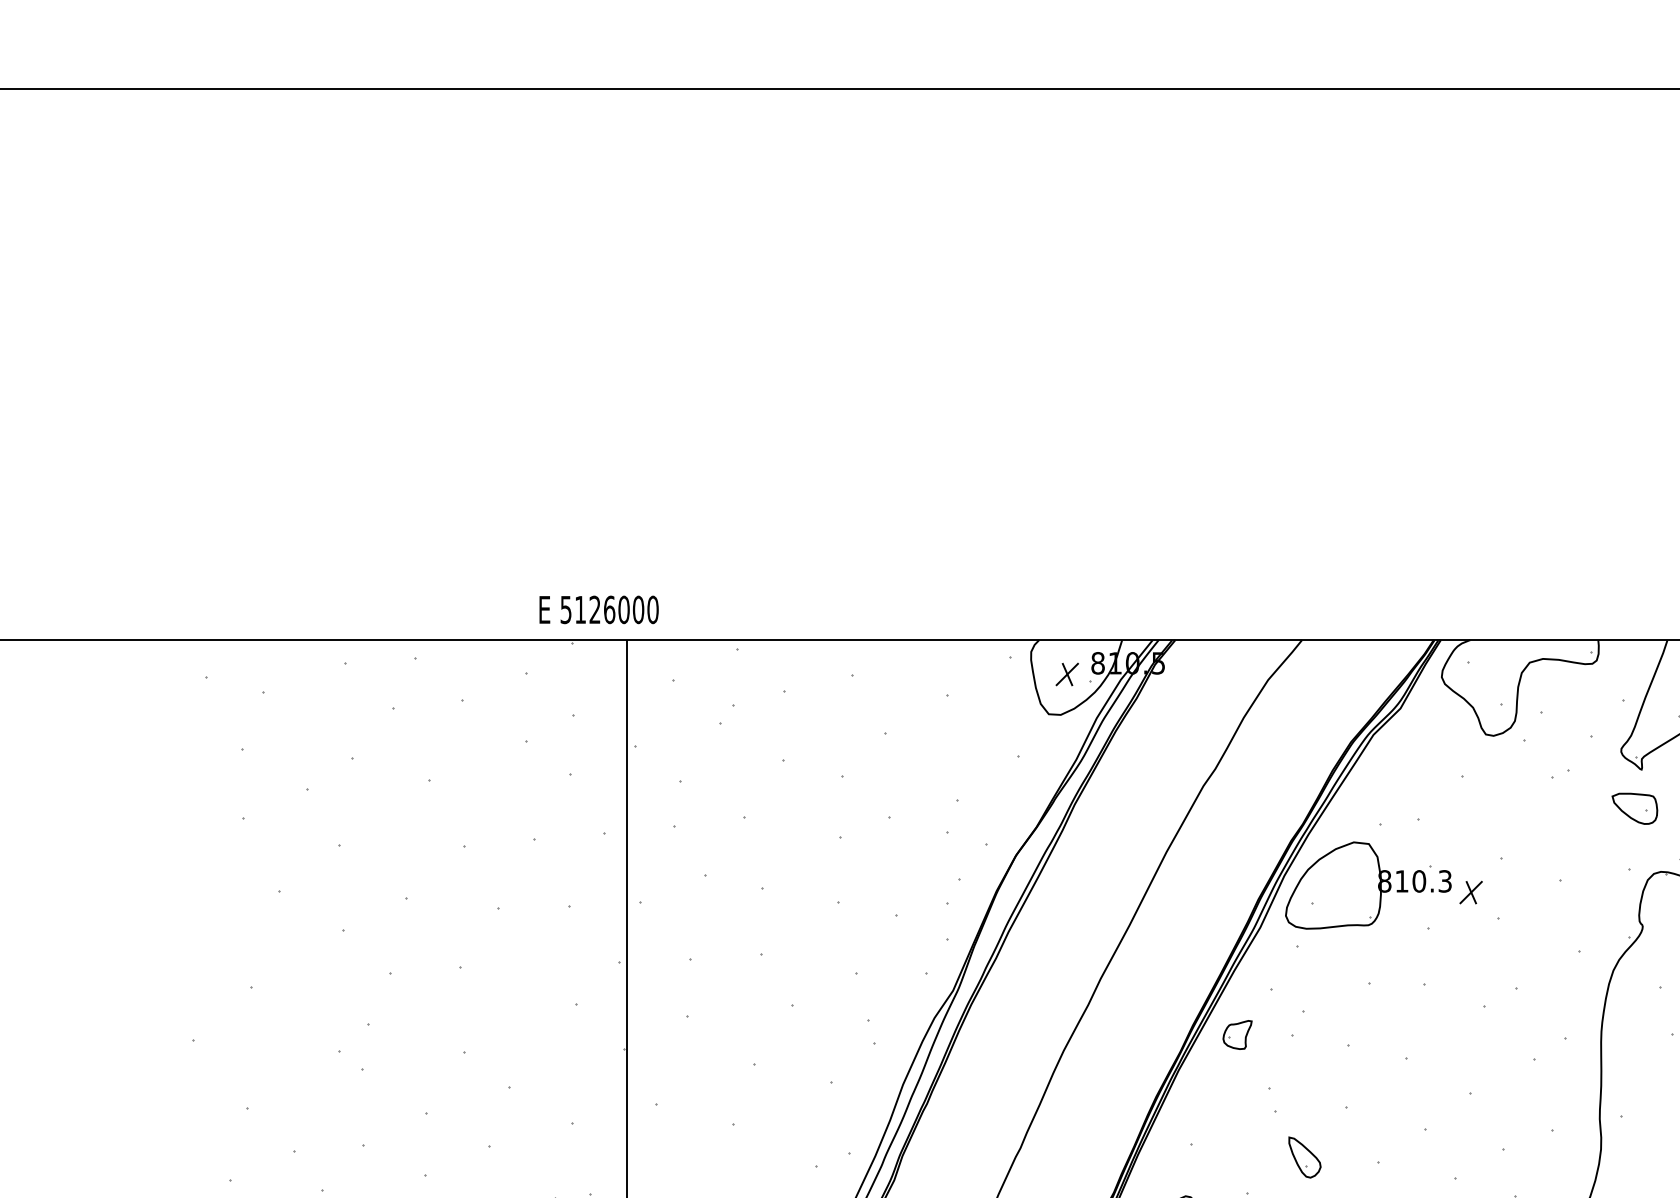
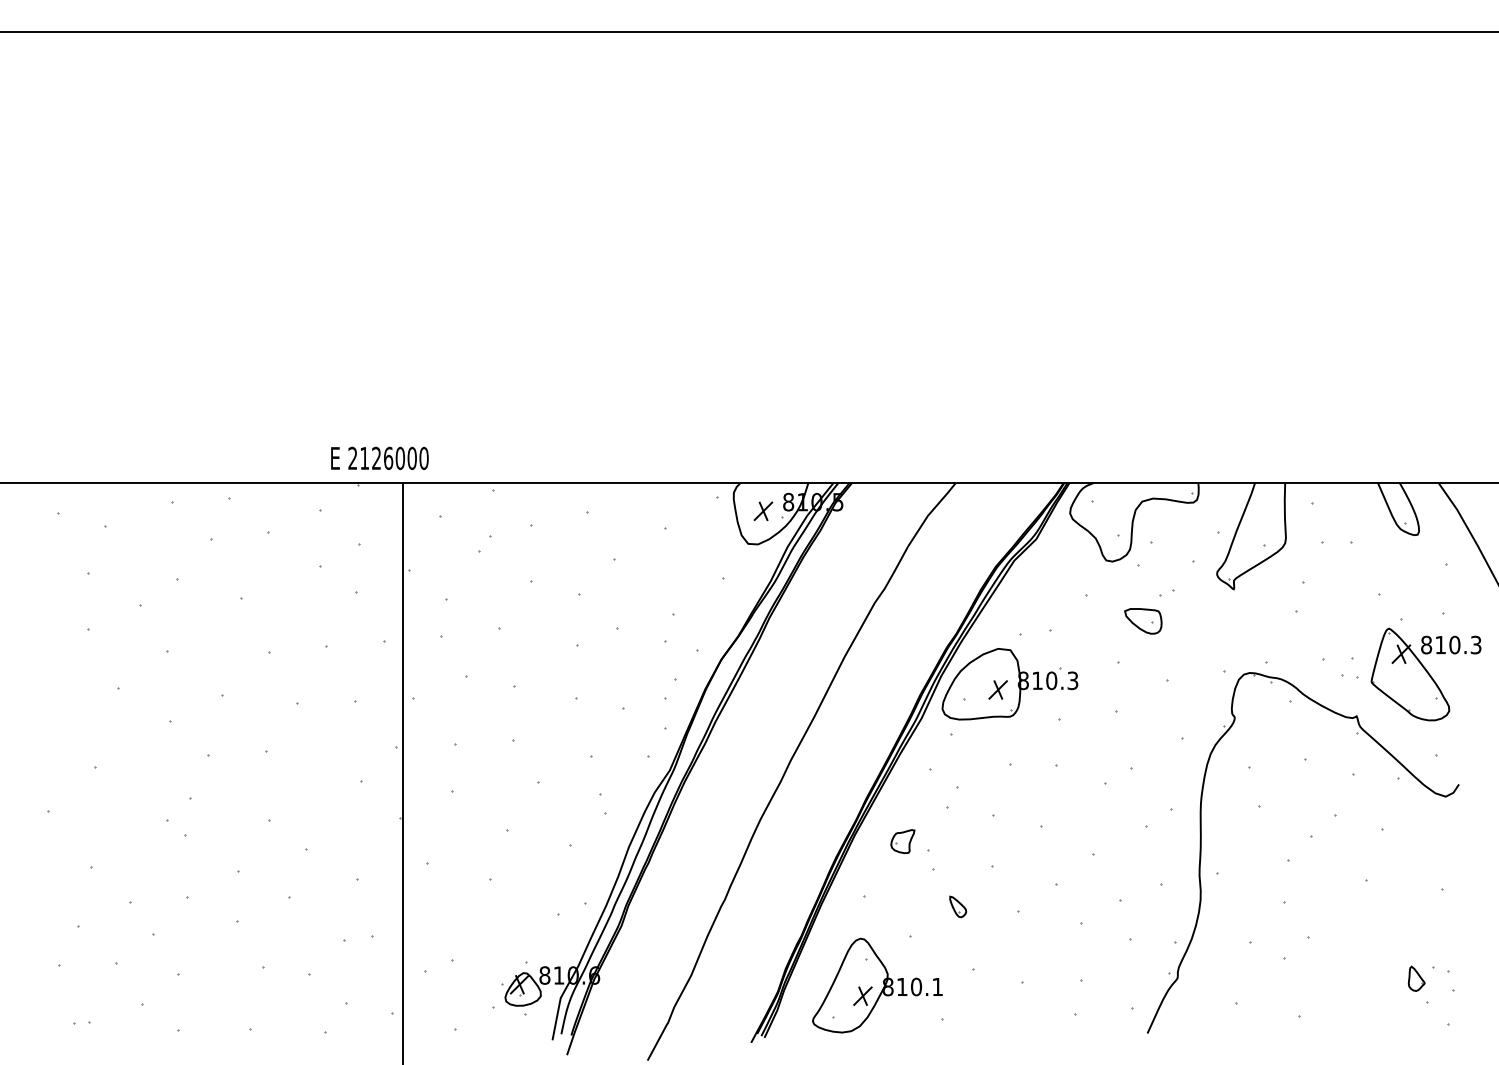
text: (565, 609) -> (352, 458), 5126000 -> 2126000
part: (1635, 808) -> (1143, 621), moved
part: (1470, 892) -> (997, 689), moved
part: (1237, 1034) -> (902, 841), moved
part: (1305, 1156) -> (958, 906), size x0.62

